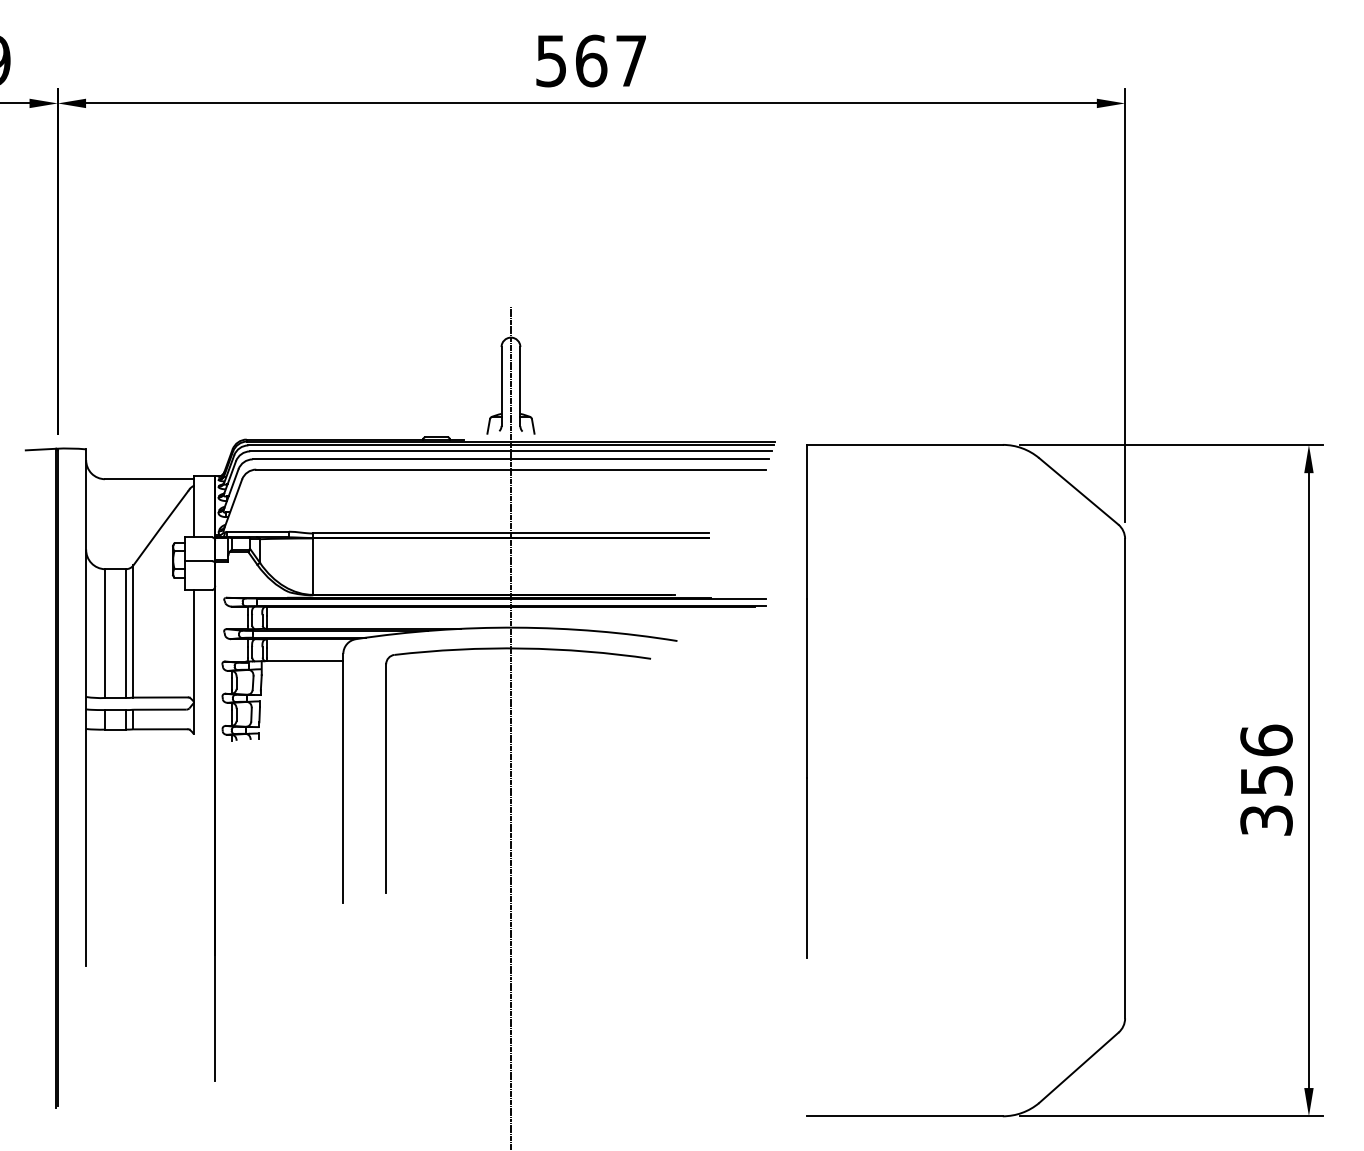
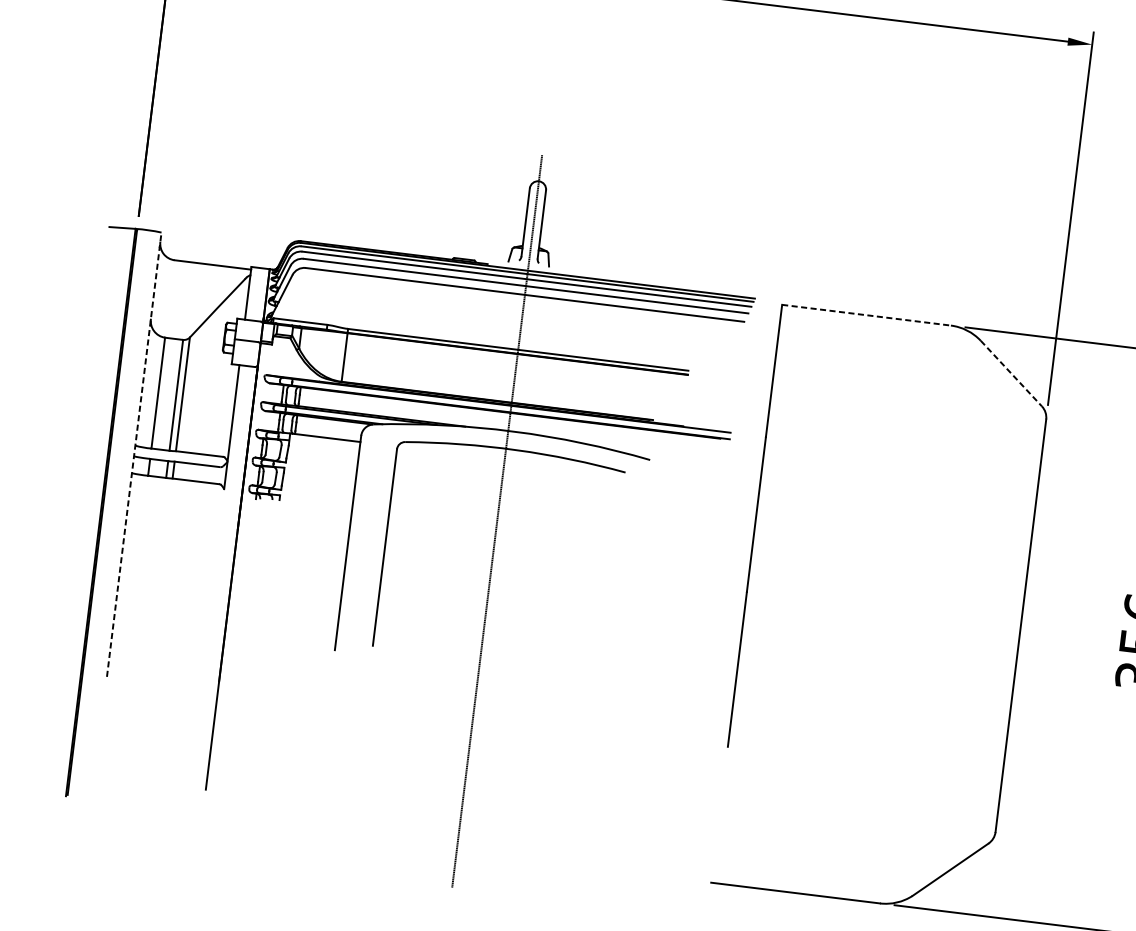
line: (905, 444) -> (867, 314), solid -> dashed
line: (1078, 491) -> (1011, 373), solid -> dashed
line: (86, 706) -> (134, 453), solid -> dashed

